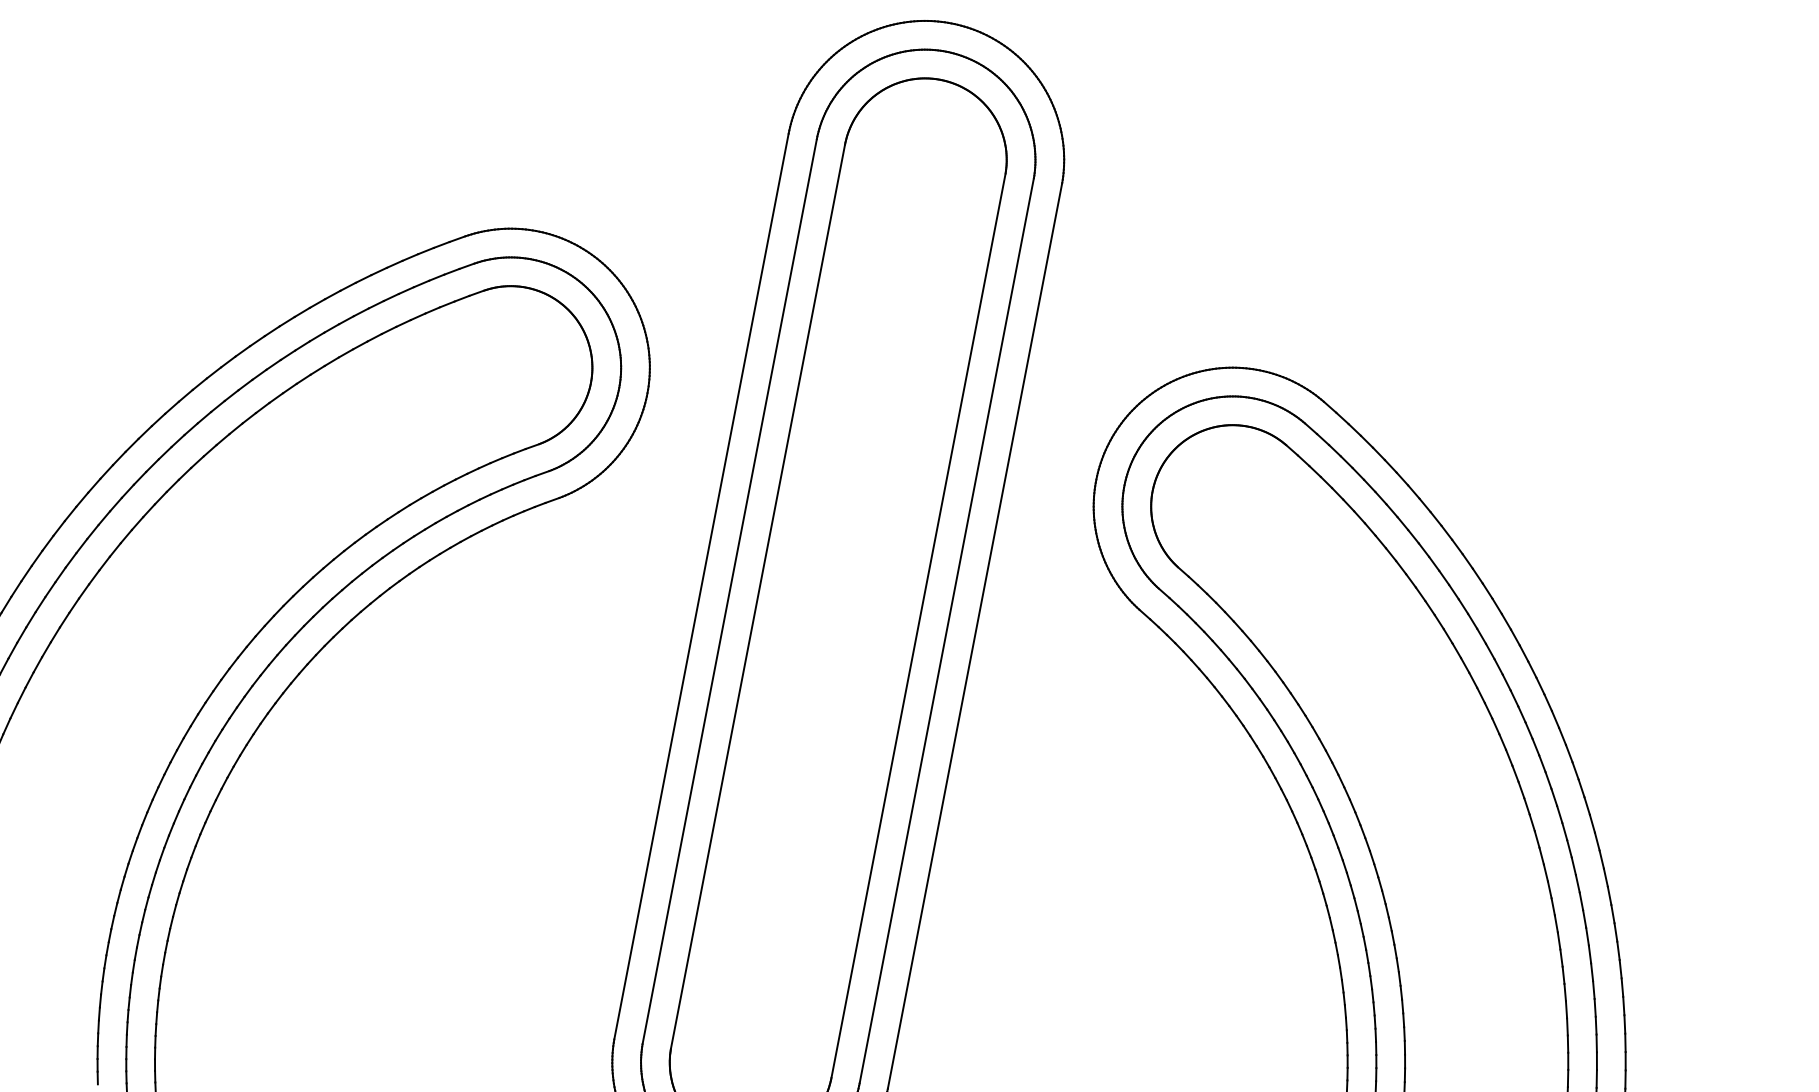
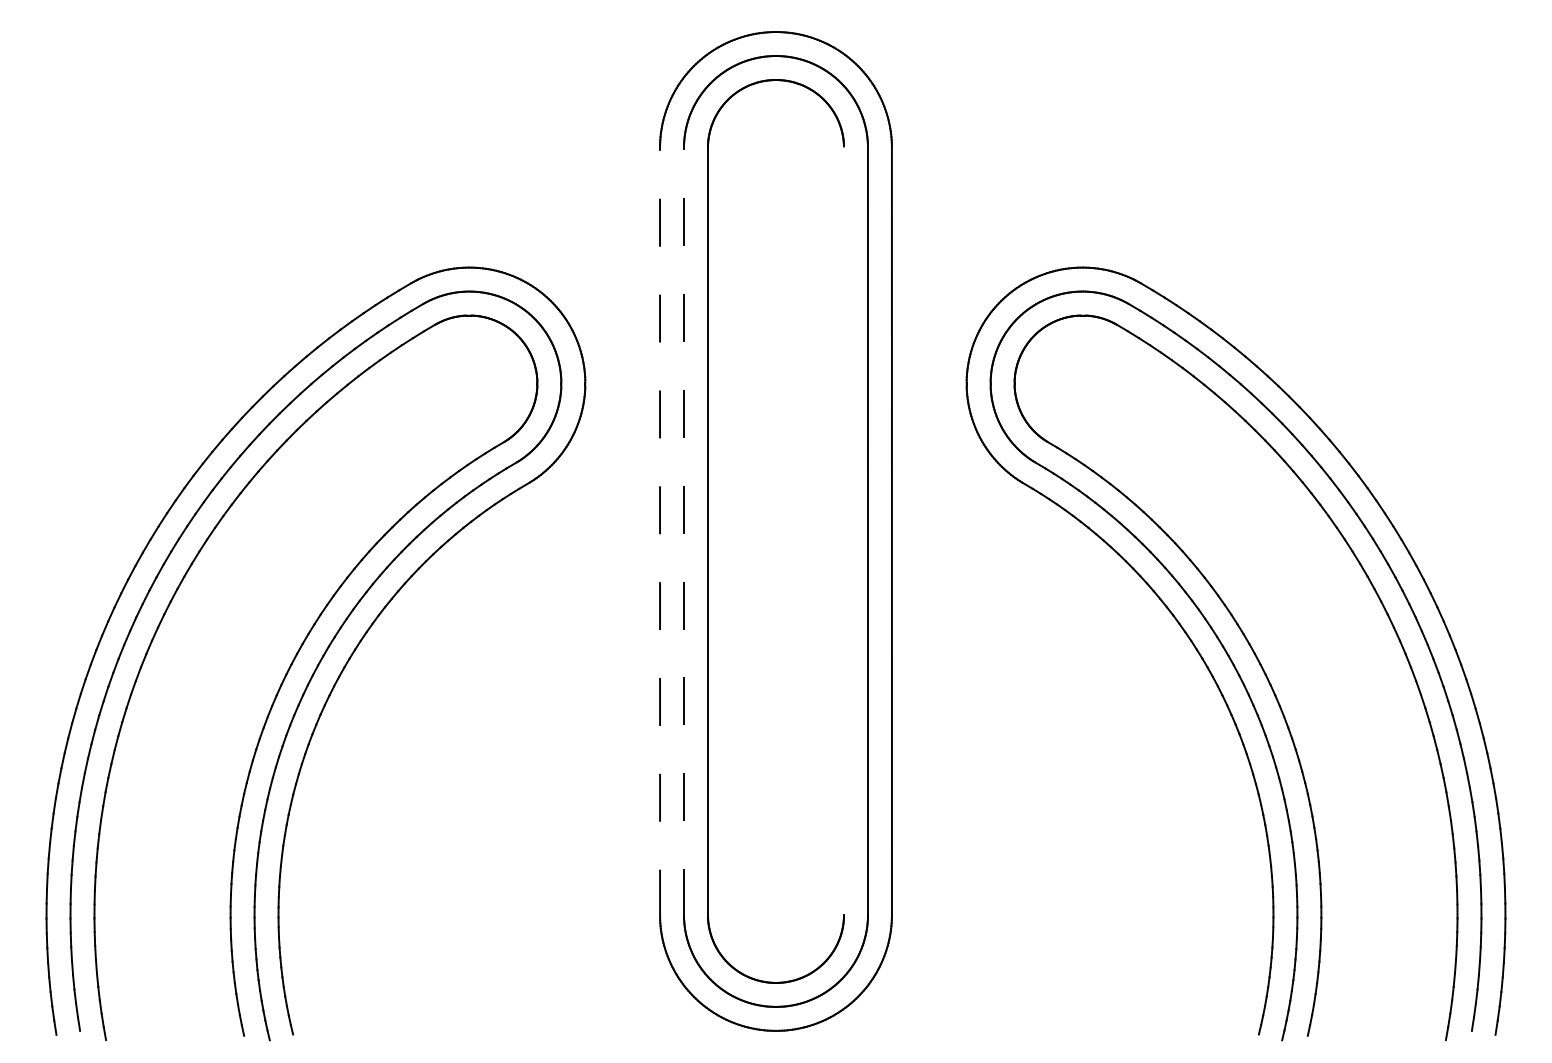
line: (702, 586) -> (660, 532), solid -> dashed
line: (729, 591) -> (683, 532), solid -> dashed
line: (919, 625) -> (844, 530), removed

